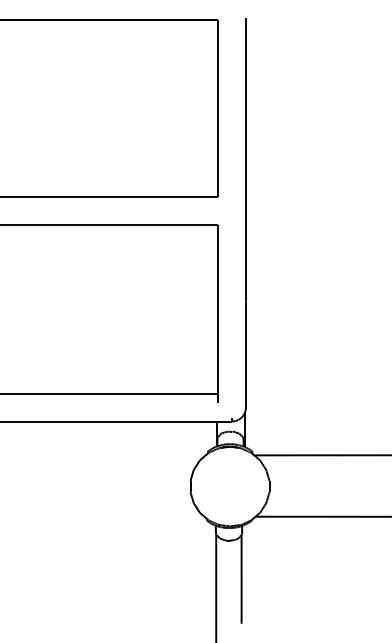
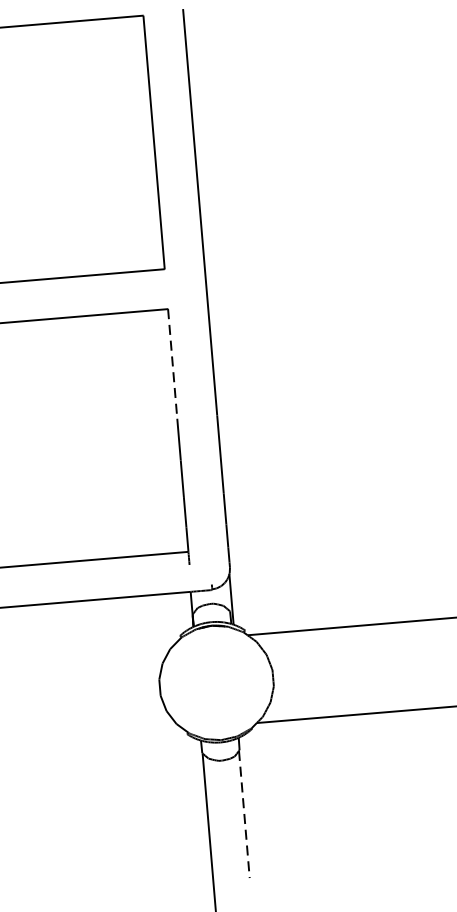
line: (218, 263) -> (173, 364), solid -> dashed
line: (241, 579) -> (244, 814), solid -> dashed

